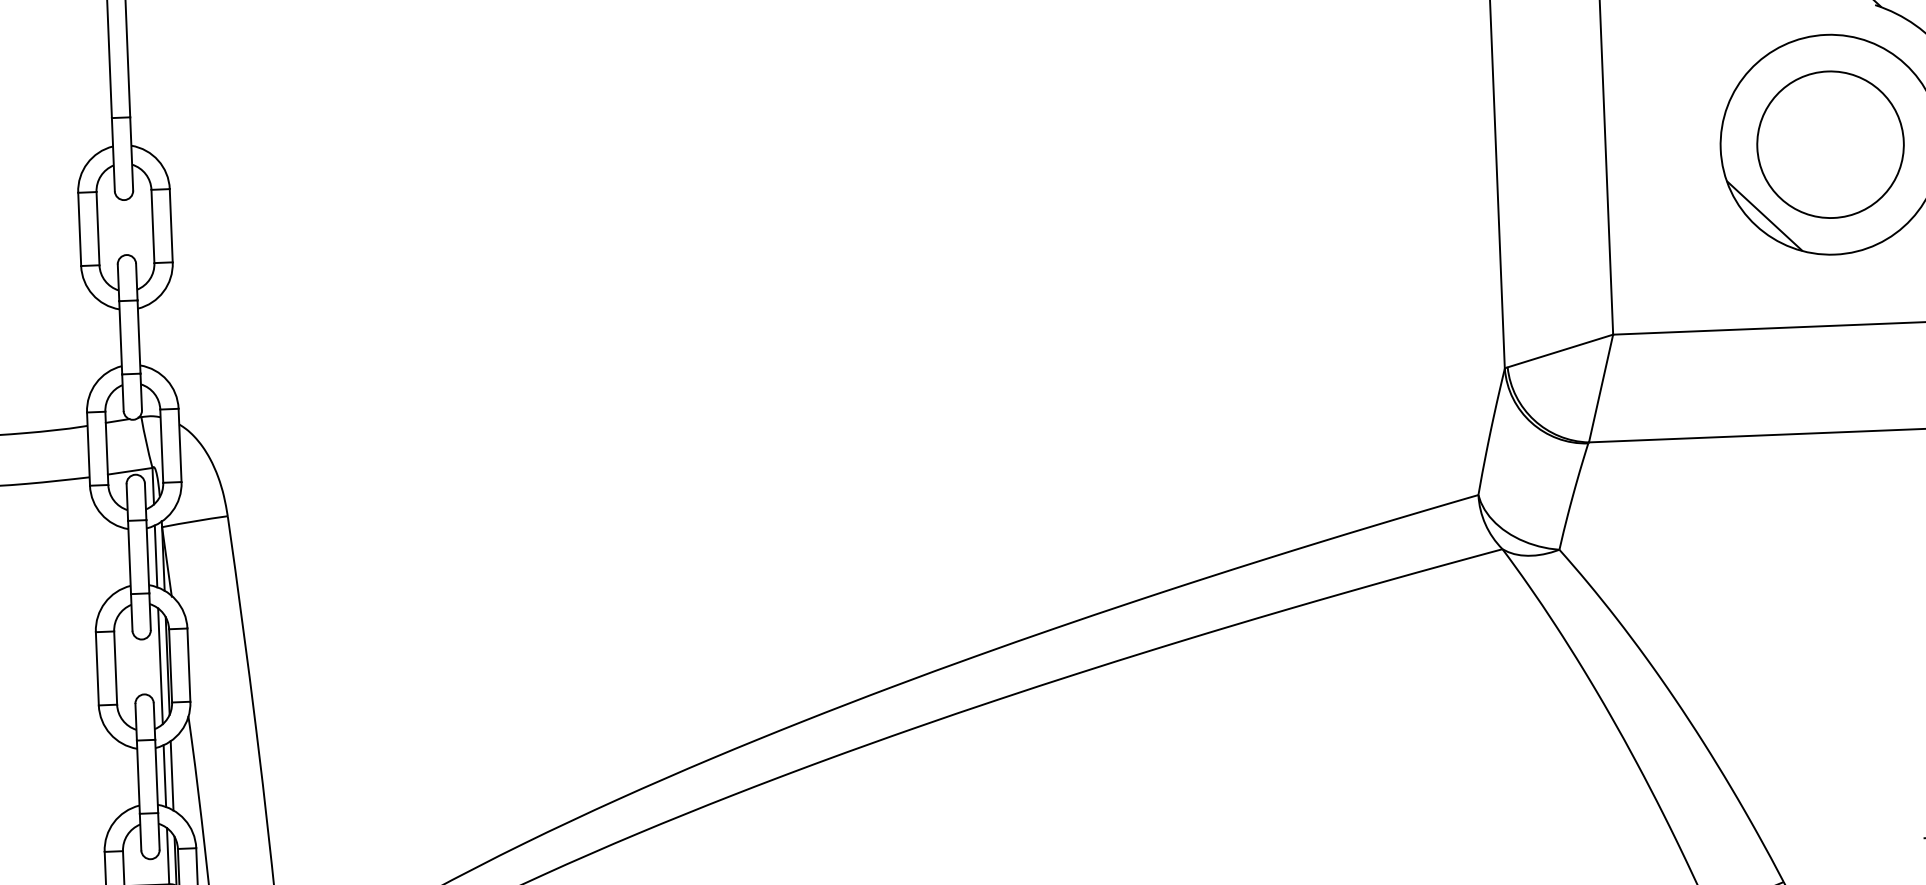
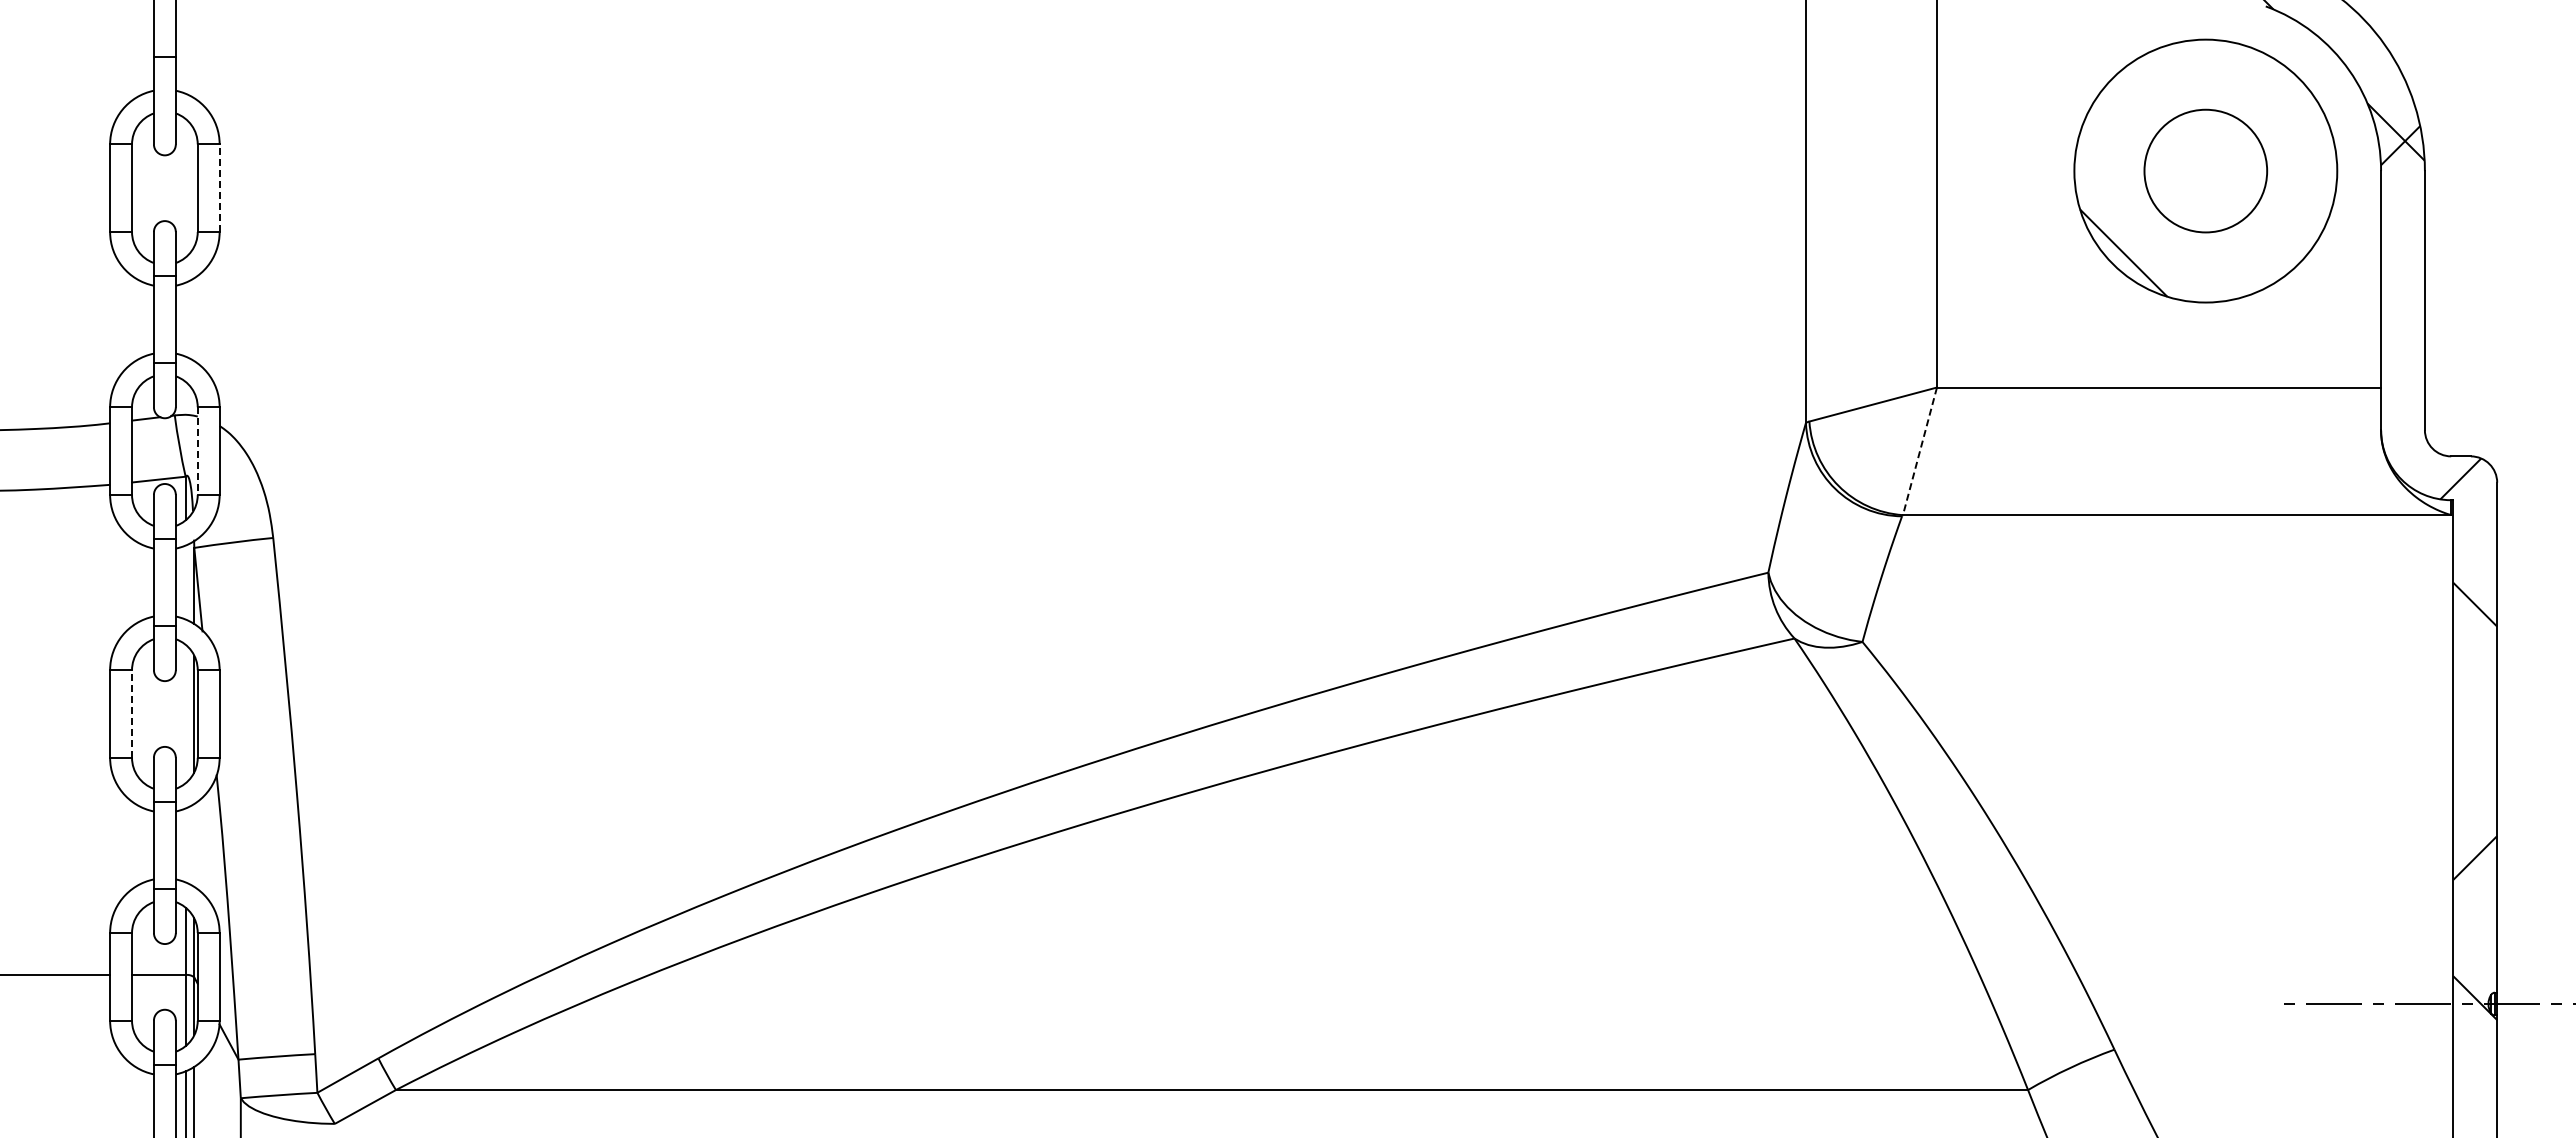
circle: (1830, 144) -> (2205, 170), size x0.7
line: (171, 225) -> (219, 188), solid -> dashed
line: (1600, 388) -> (1919, 451), solid -> dashed
line: (161, 446) -> (197, 451), solid -> dashed
line: (155, 556) -> (185, 582), removed
line: (160, 665) -> (185, 713), removed
line: (116, 668) -> (132, 714), solid -> dashed
line: (172, 775) -> (194, 845), removed
line: (164, 776) -> (185, 845), removed

